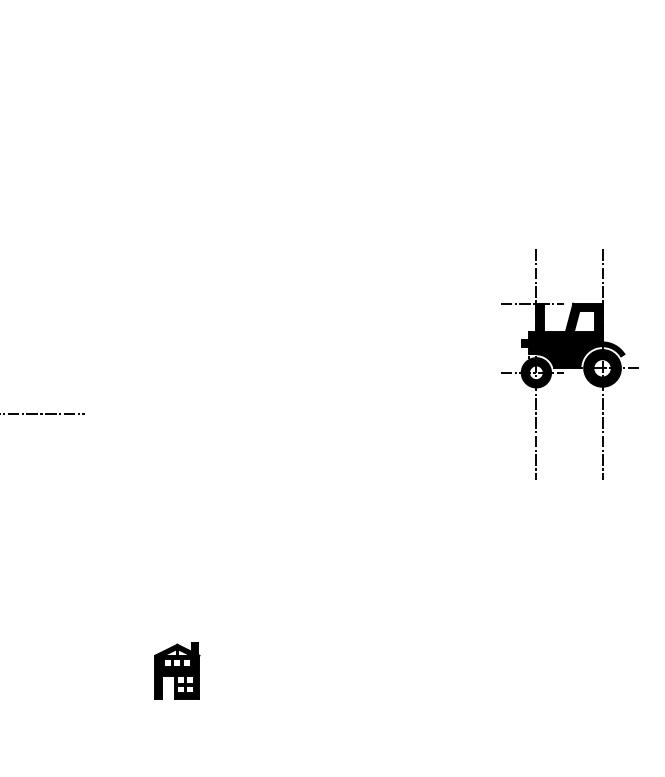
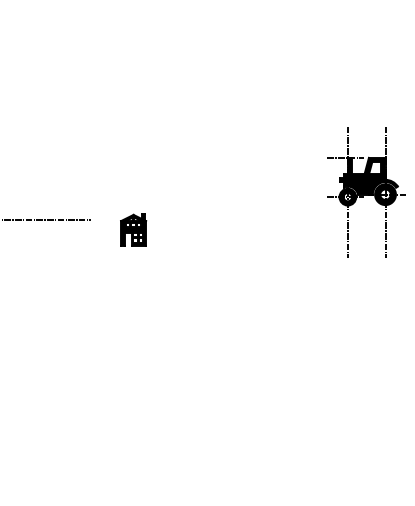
part: (177, 670) -> (133, 229), moved

